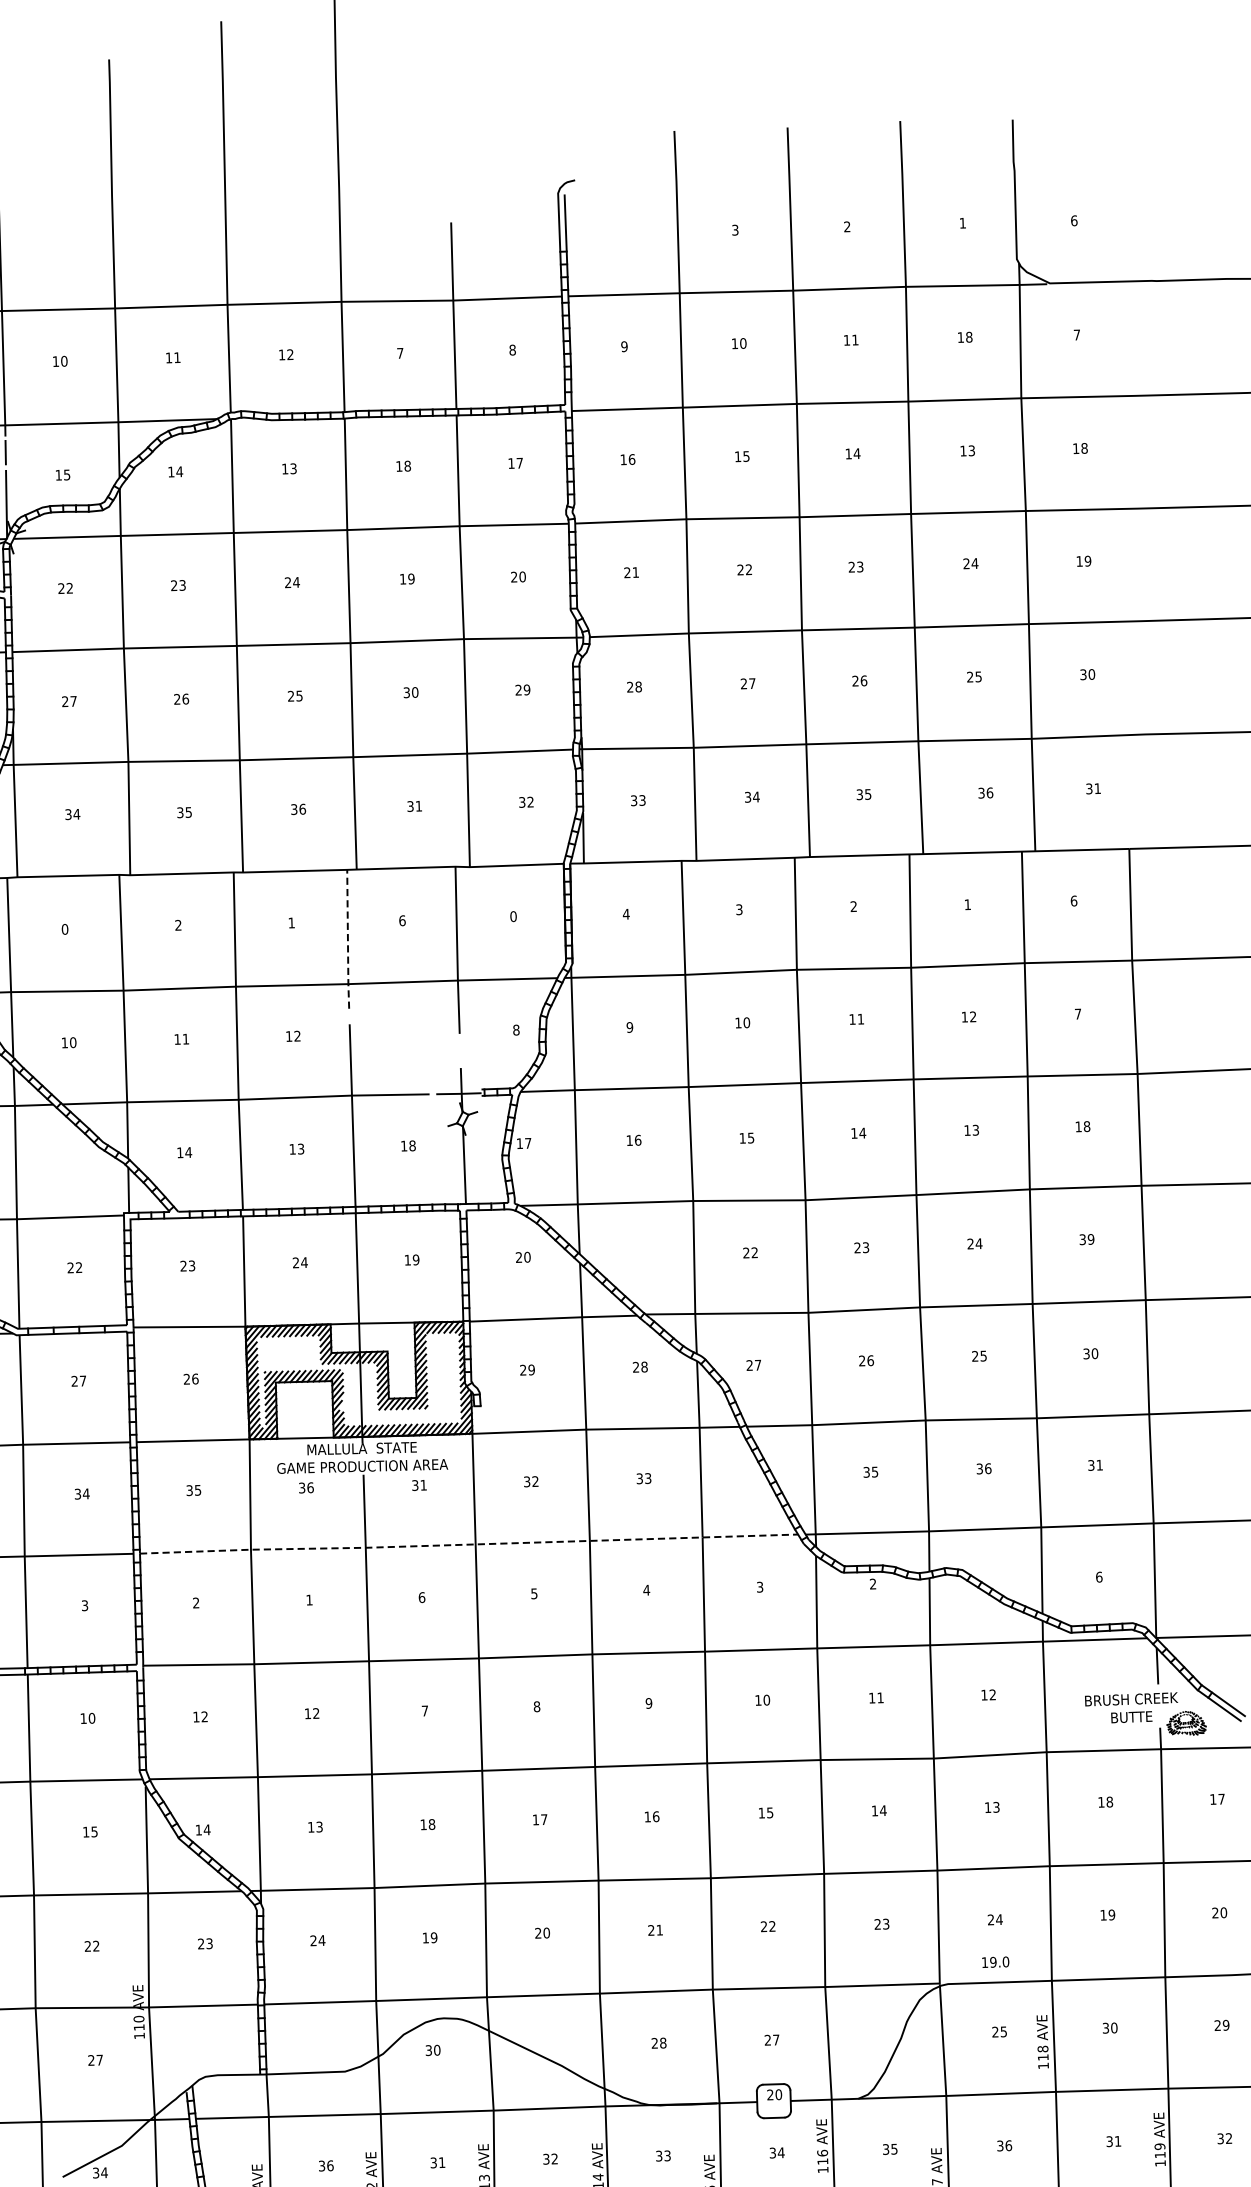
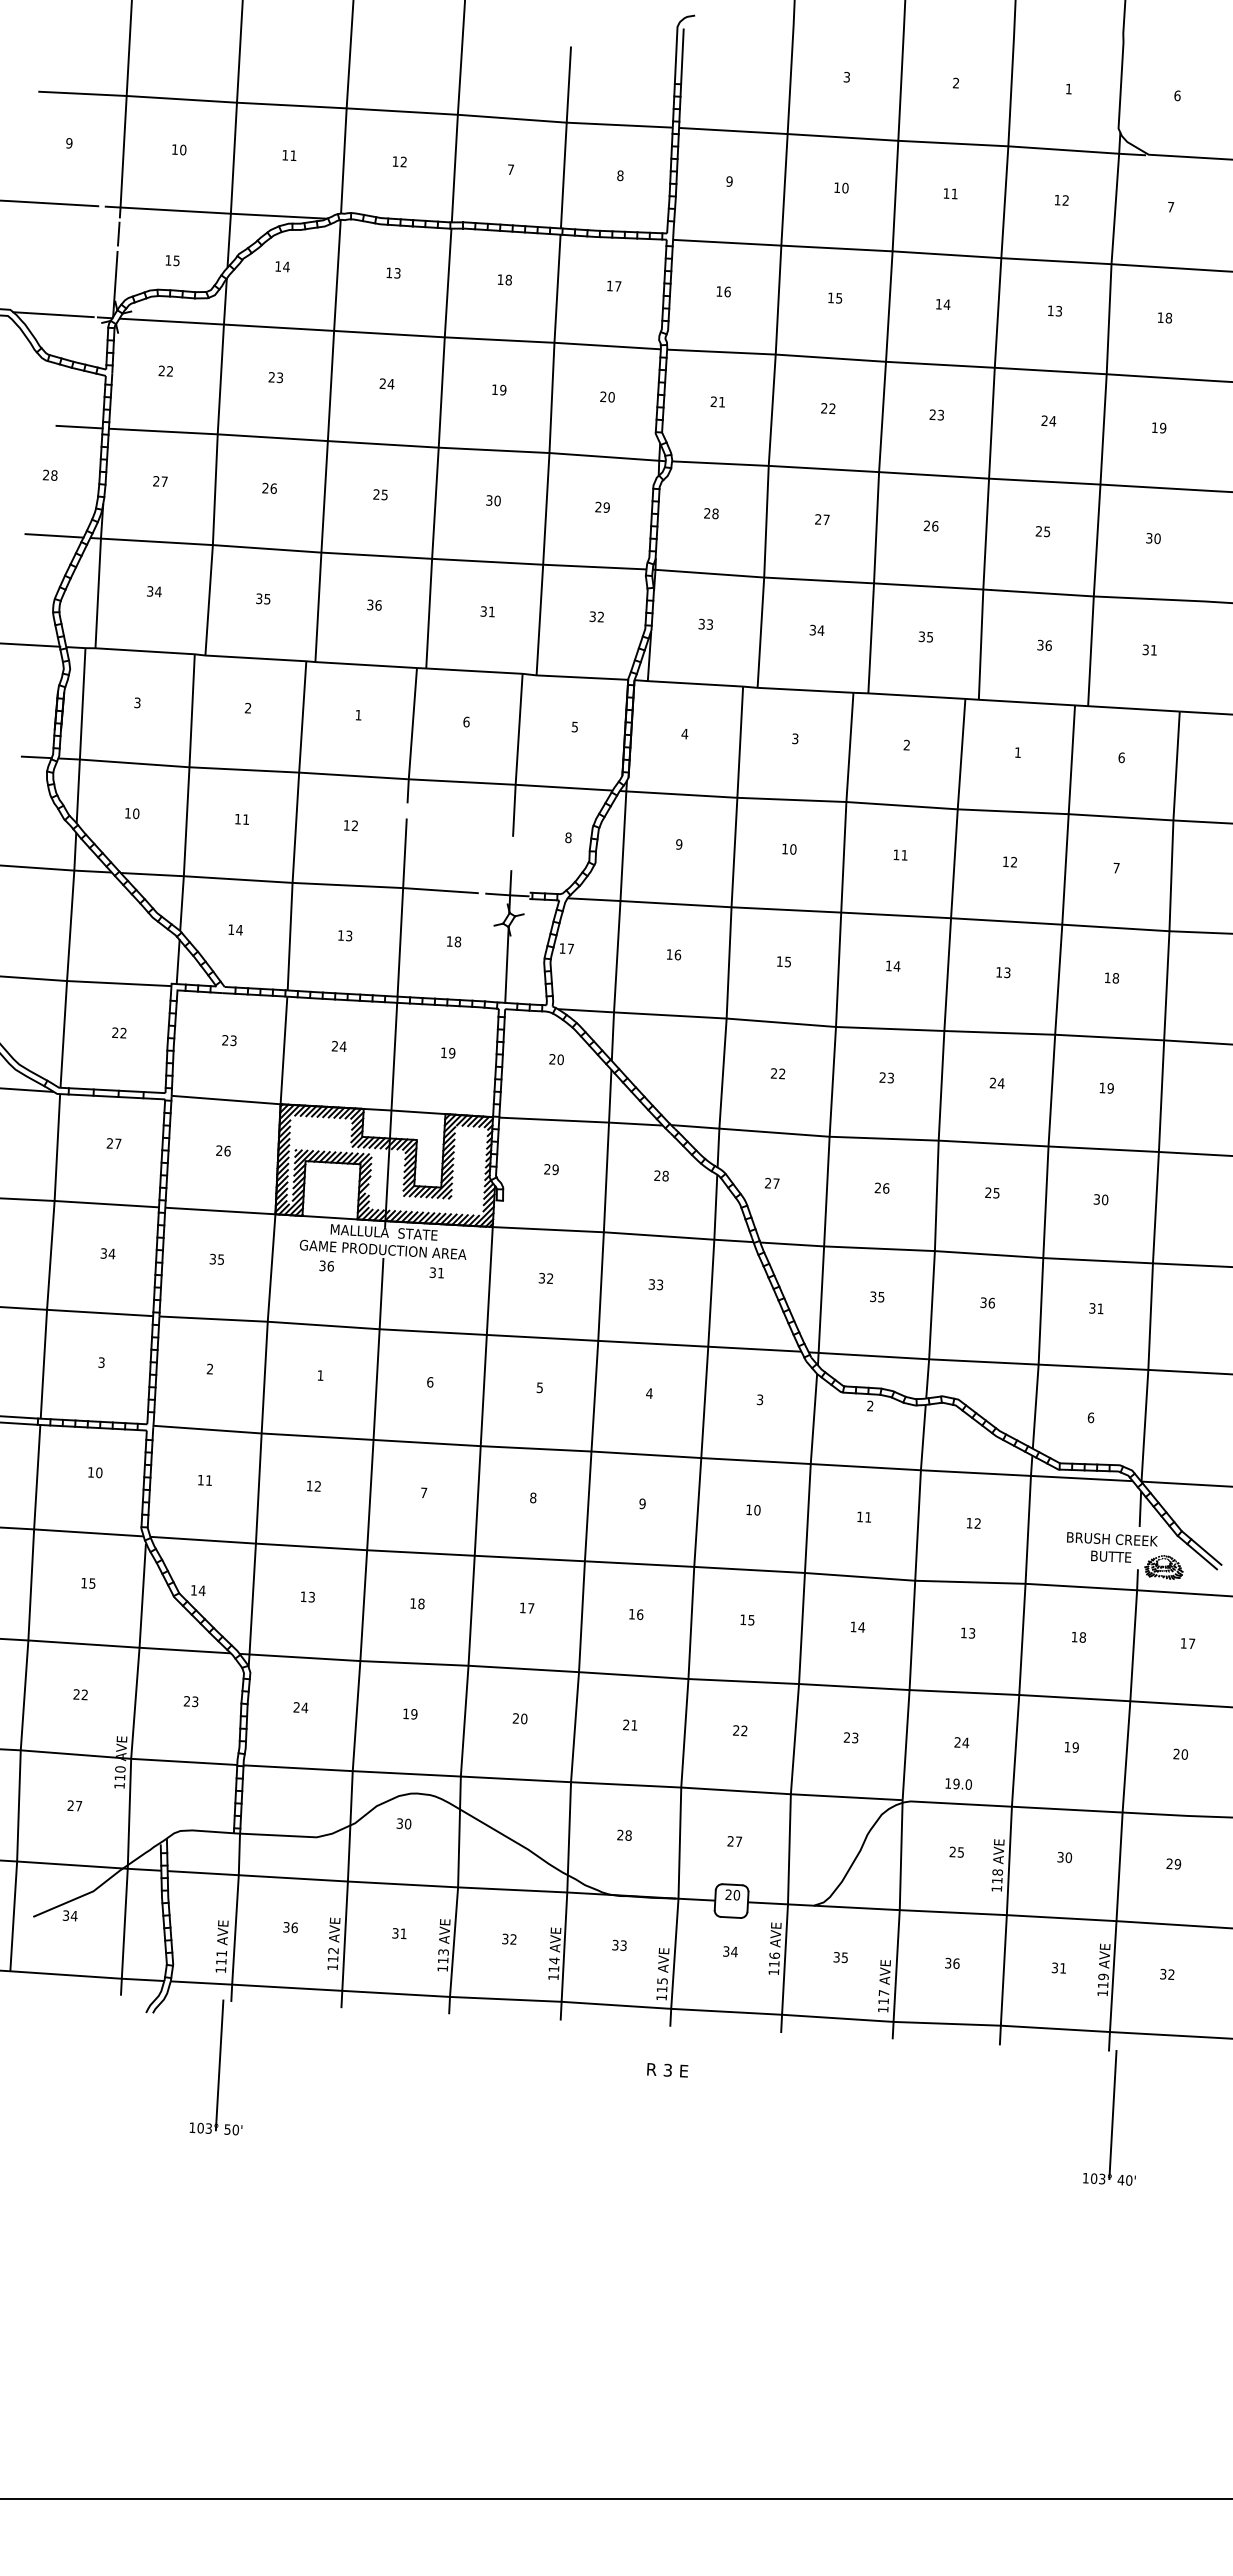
text: (968, 337) -> (1065, 200), 18 -> 12
text: (512, 916) -> (574, 726), 0 -> 5
text: (64, 928) -> (137, 702), 0 -> 3
line: (347, 940) -> (411, 736), dashed -> solid
text: (1082, 1239) -> (1102, 1087), 39 -> 19
line: (468, 1544) -> (479, 1334), dashed -> solid
text: (204, 1716) -> (208, 1480), 12 -> 11

